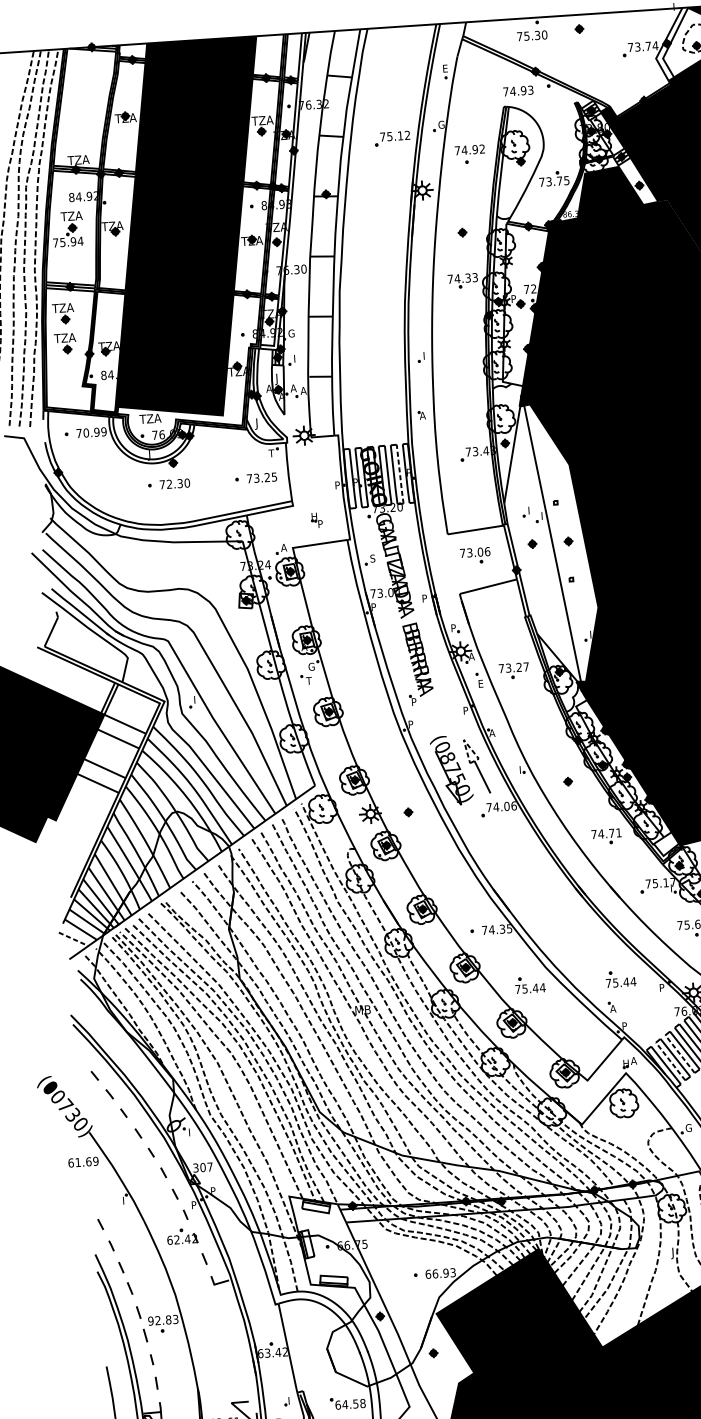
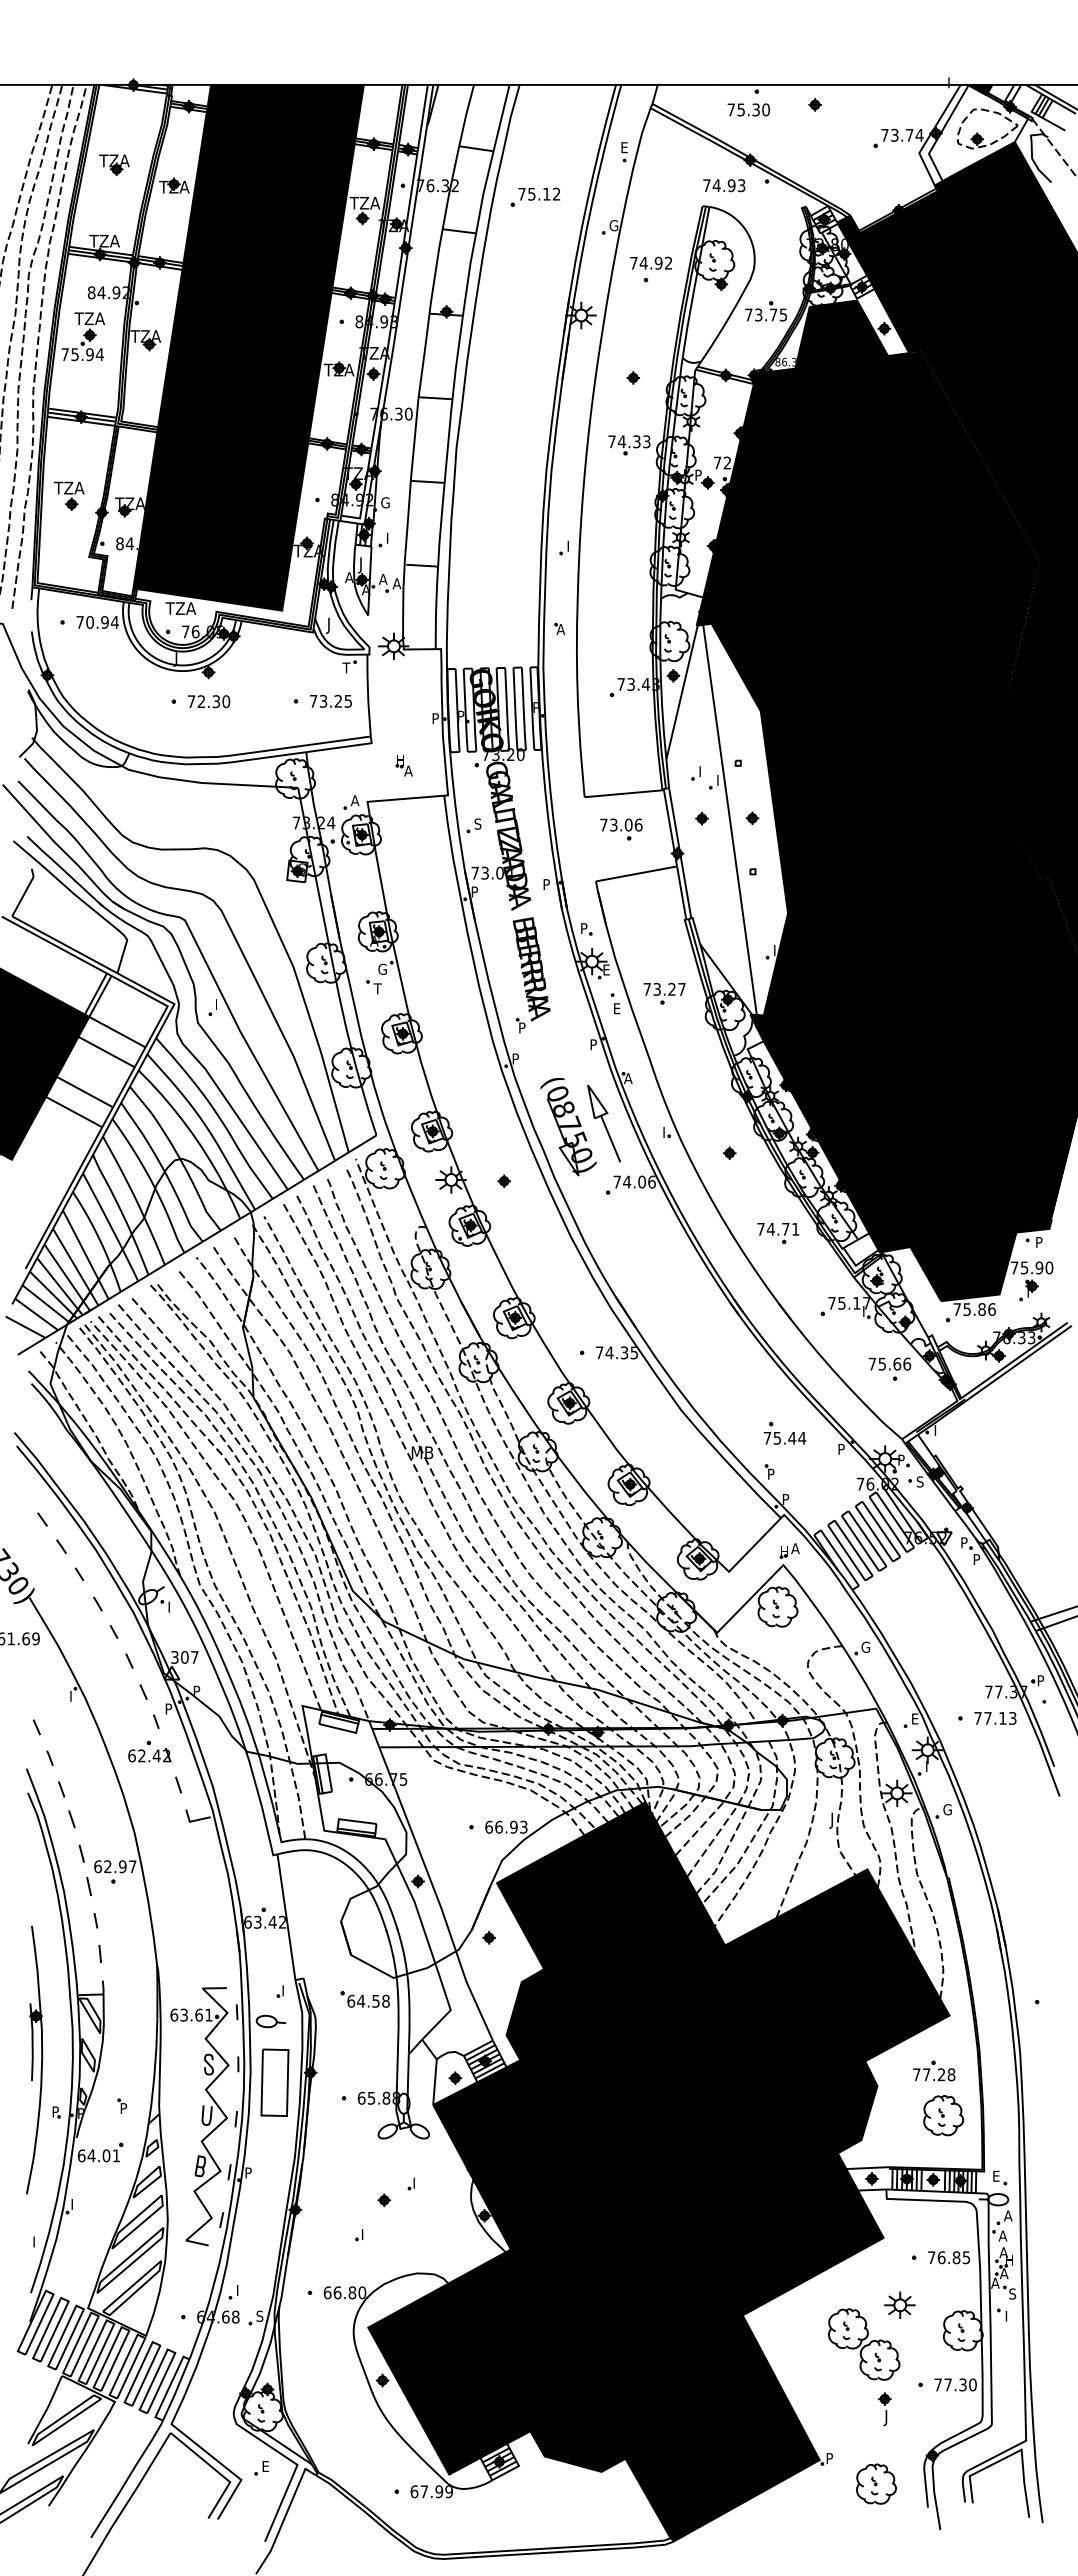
part: (82, 105) -> (114, 165), added
part: (392, 138) -> (535, 196), moved
part: (62, 313) -> (68, 453), removed
text: (103, 431) -> (114, 622), 70.99 -> 70.94
line: (399, 474) -> (523, 709), dashed -> solid
text: (320, 523) -> (408, 770), P -> A
text: (471, 656) -> (606, 969), A -> E
line: (466, 743) -> (591, 1090), dashed -> solid
line: (73, 939) -> (25, 1327), dashed -> solid
part: (529, 985) -> (657, 1433), removed
text: (613, 1008) -> (771, 1473), A -> P
line: (680, 1054) -> (860, 1543), dashed -> solid
line: (670, 1061) -> (846, 1552), dashed -> solid
text: (163, 1320) -> (115, 1866), 92.83 -> 62.97

